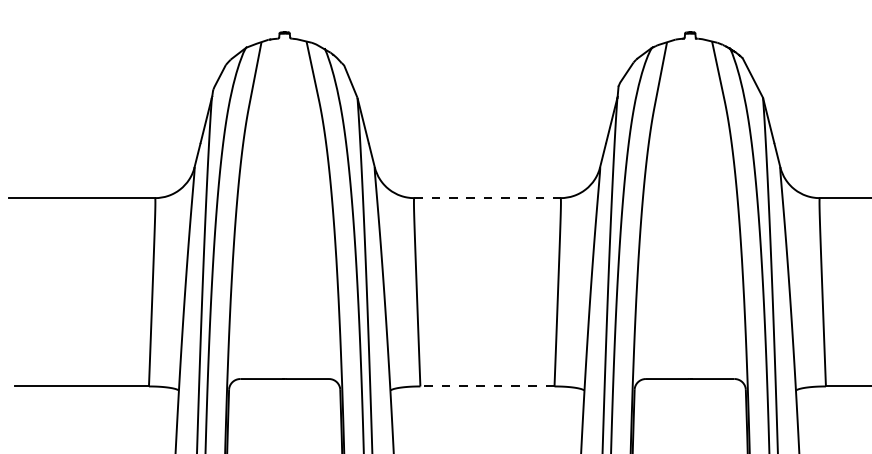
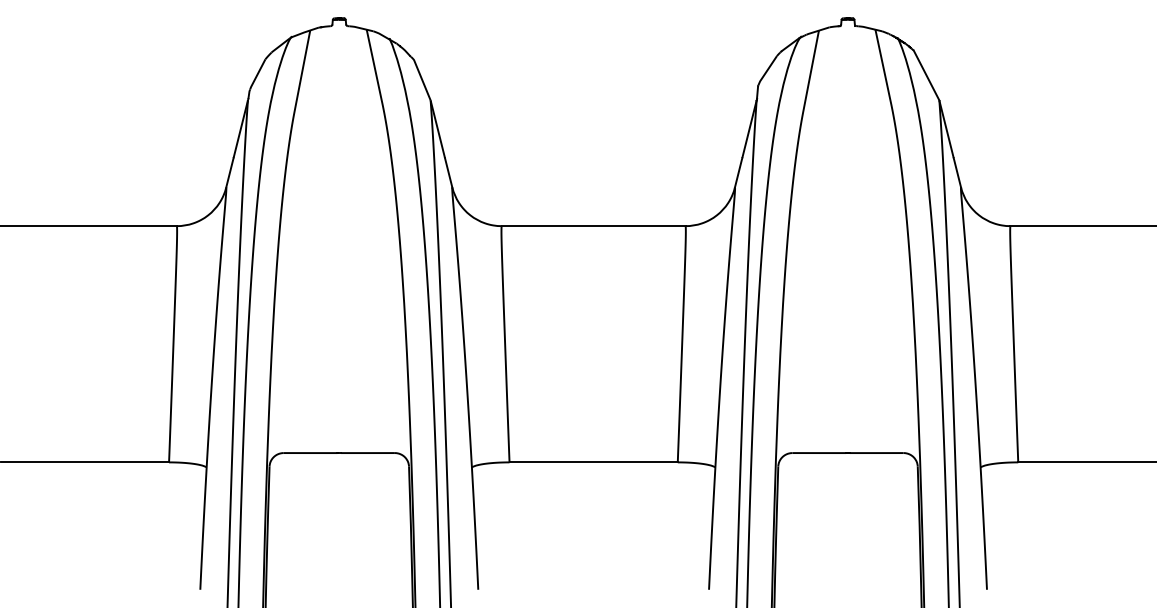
line: (487, 198) -> (593, 226), dashed -> solid
line: (487, 386) -> (593, 462), dashed -> solid

